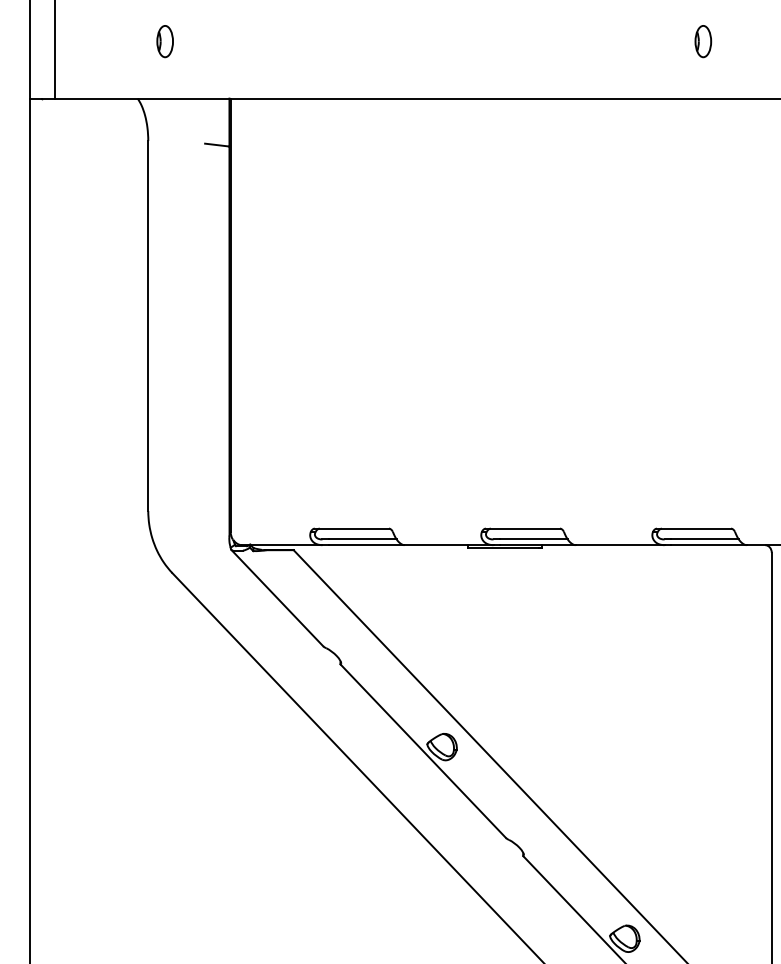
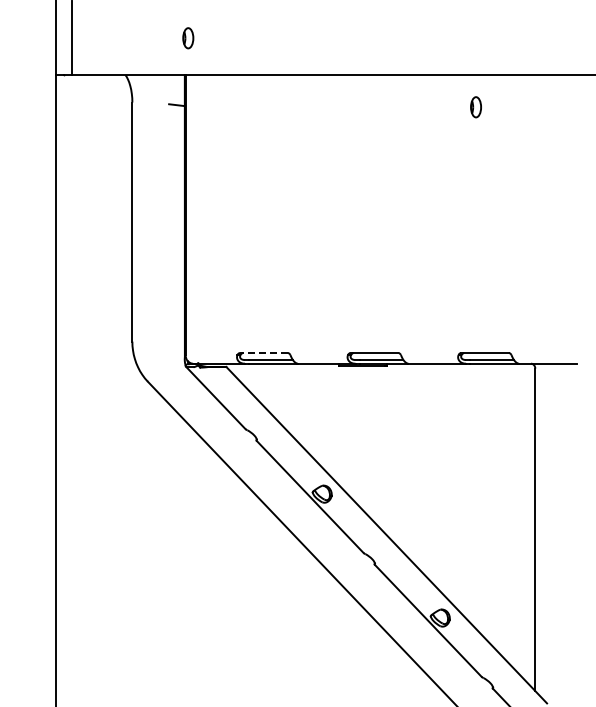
part: (165, 41) -> (188, 38), moved
part: (702, 41) -> (475, 107), moved
line: (351, 529) -> (263, 353), solid -> dashed

